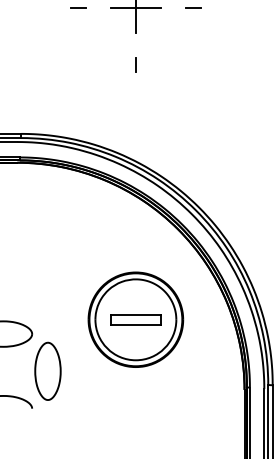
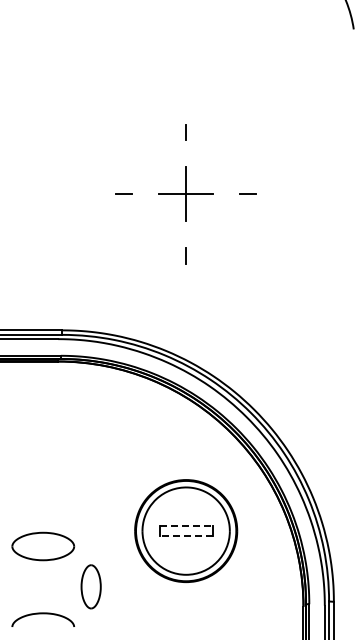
line: (136, 314) -> (186, 525), solid -> dashed
line: (136, 324) -> (186, 536), solid -> dashed
part: (47, 371) -> (90, 586), size x0.7

